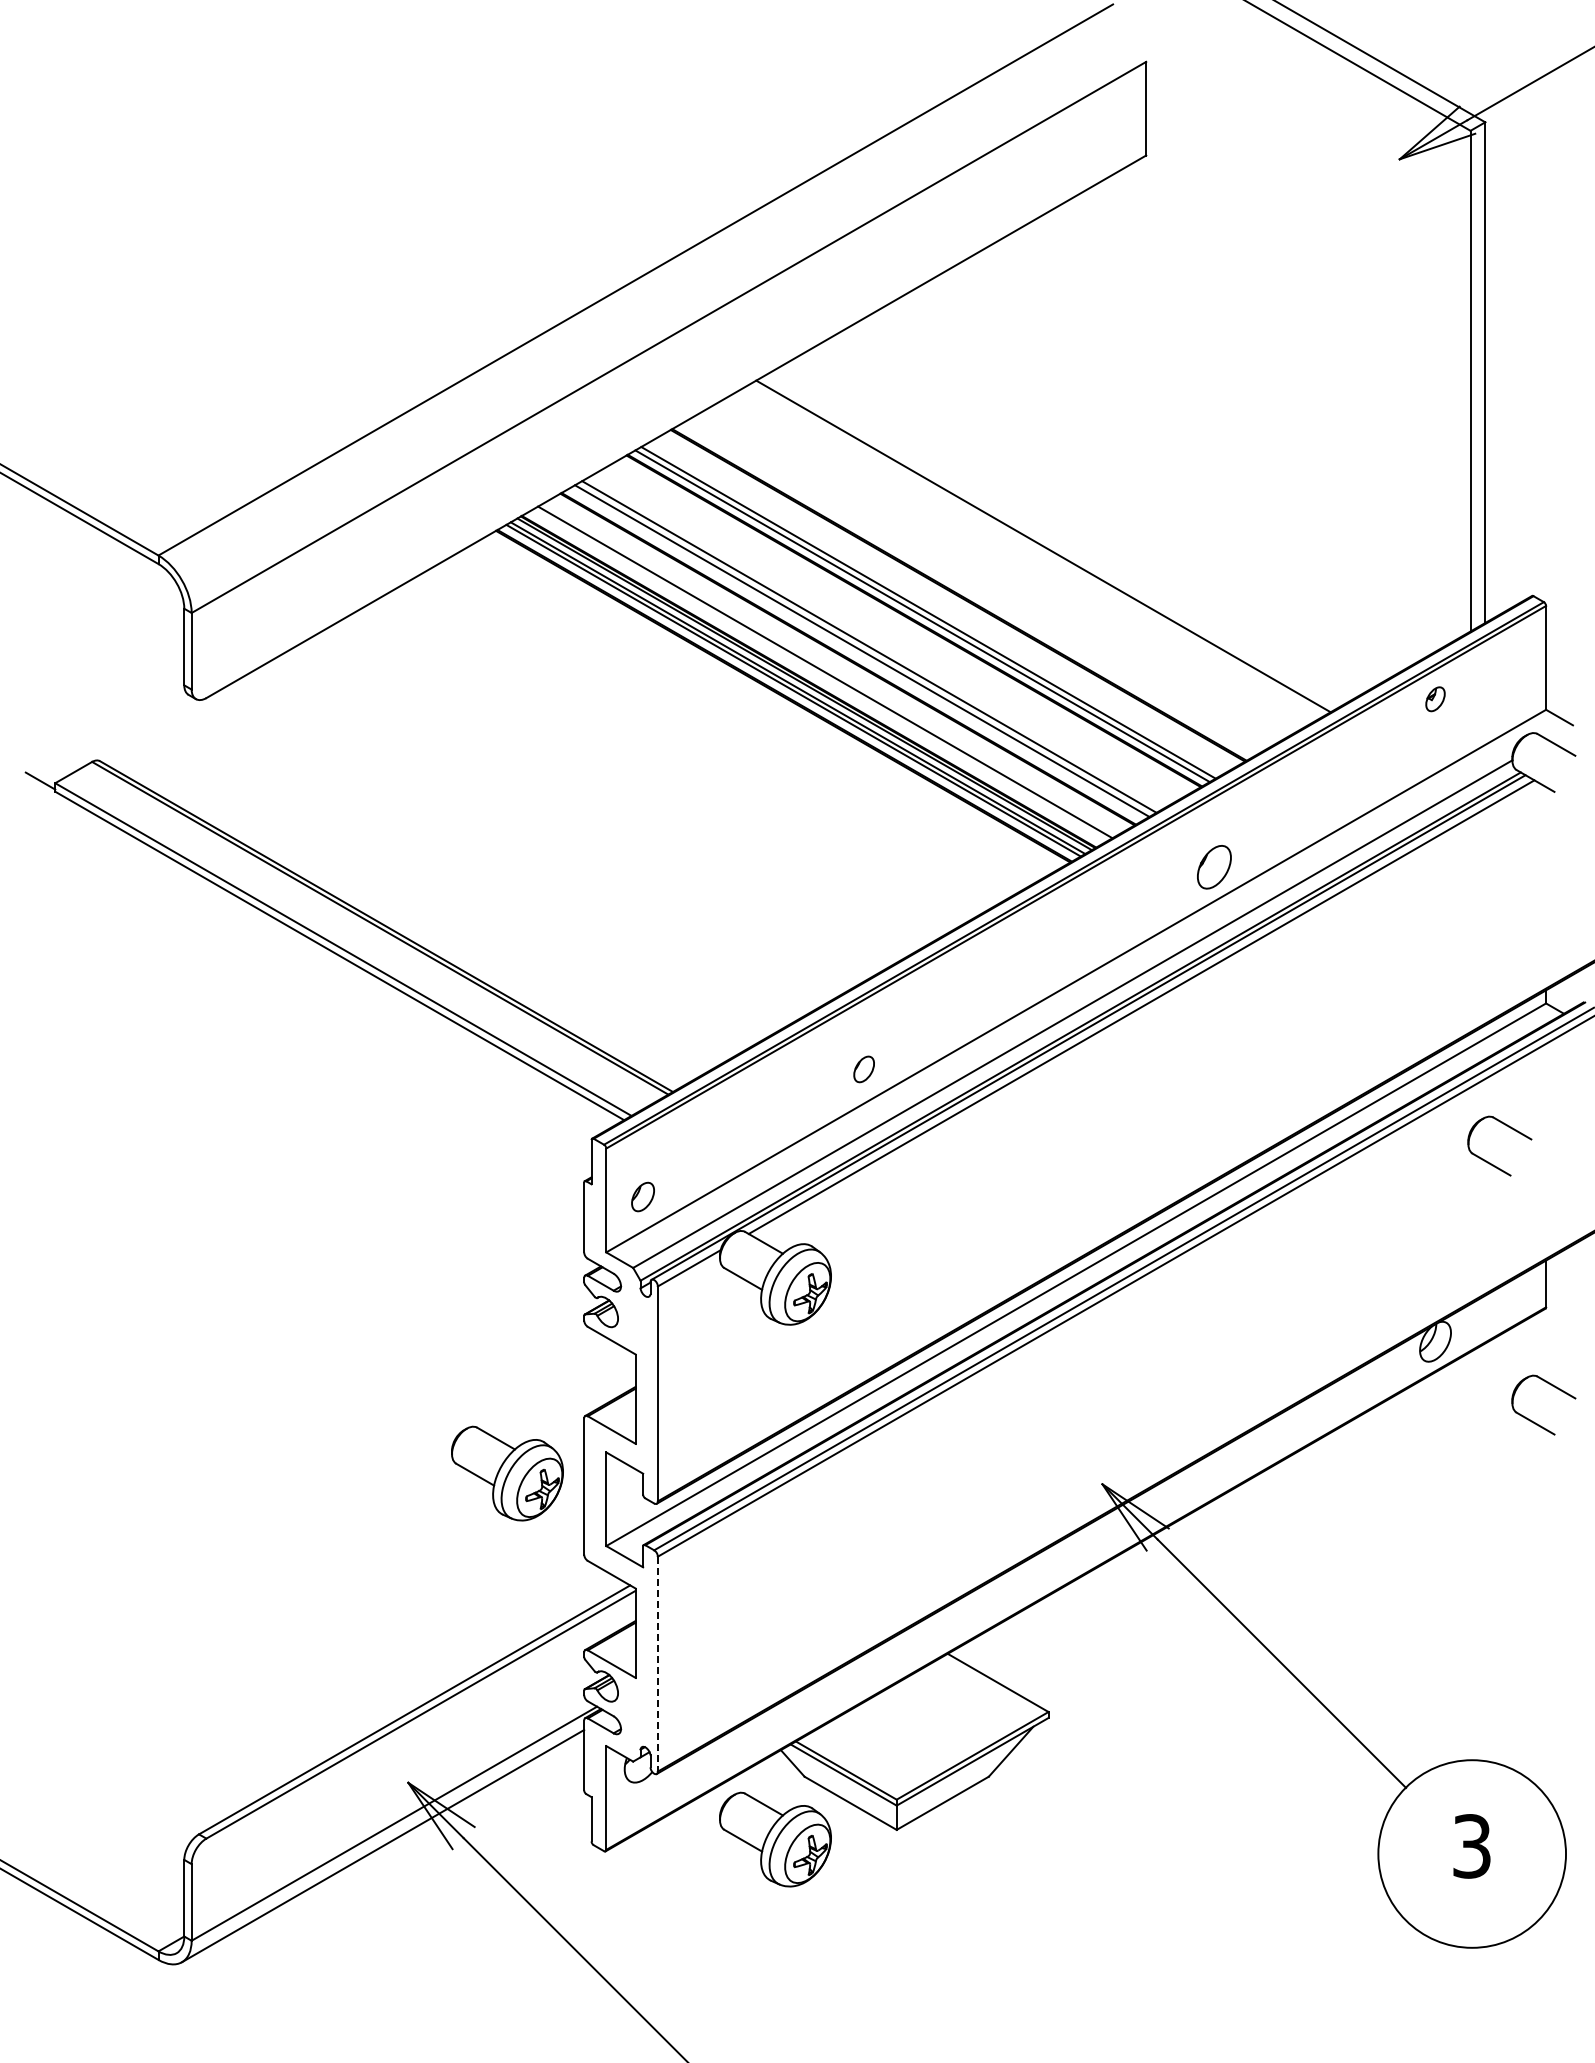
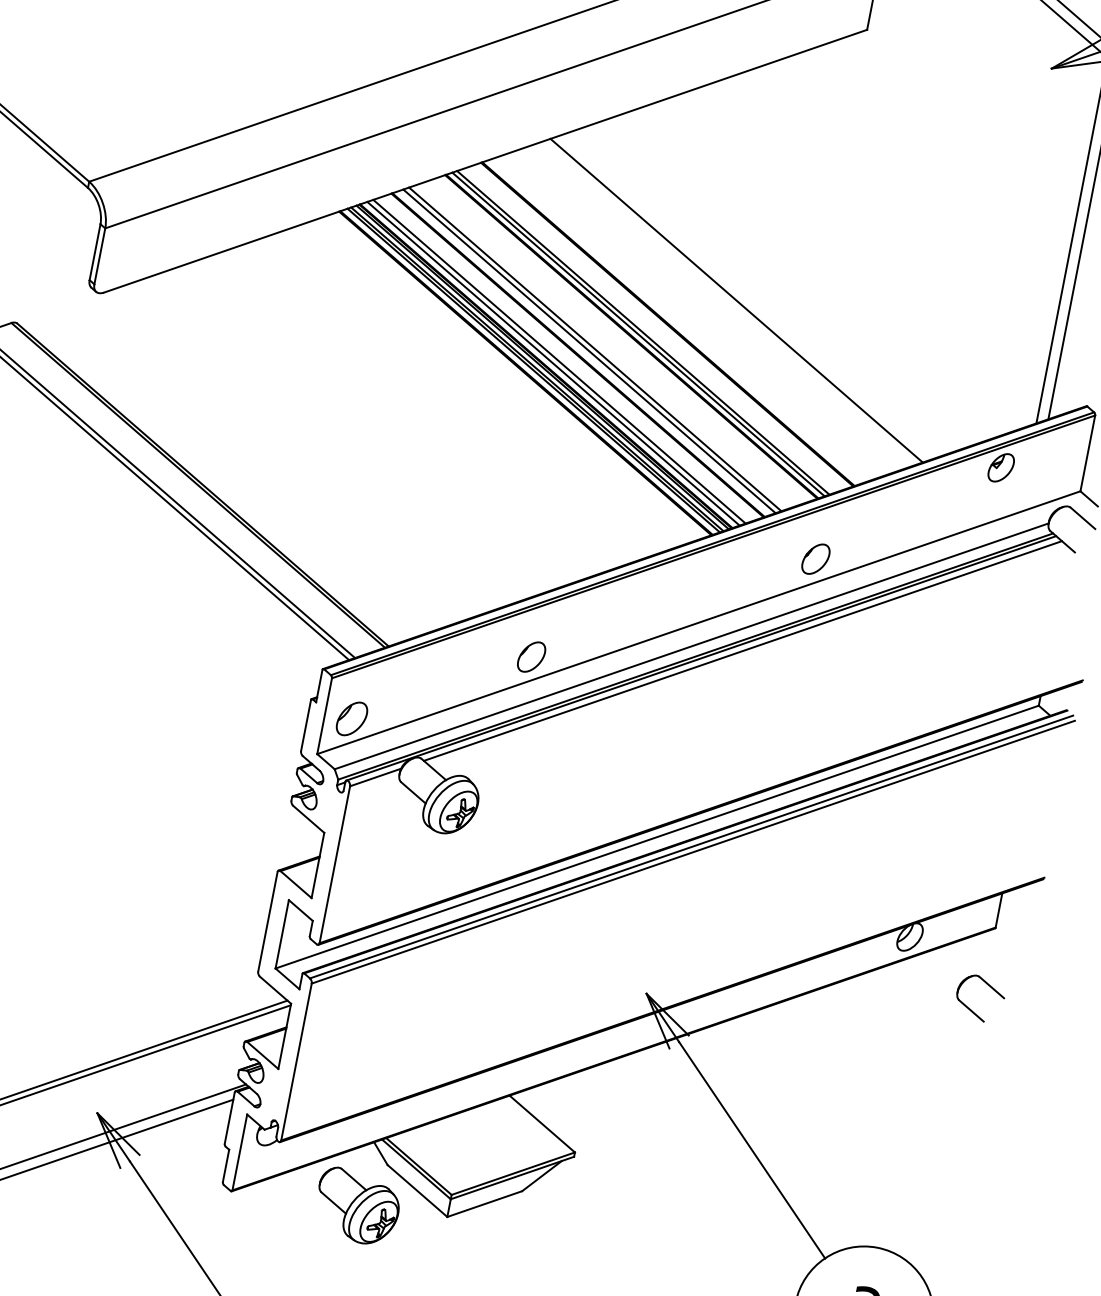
line: (817, 676) -> (553, 363), added
part: (1435, 699) -> (1001, 468), size x1.67
part: (863, 1069) -> (531, 657), size x1.67
part: (1490, 1162) -> (975, 813), removed
part: (642, 1196) -> (351, 718), size x1.67
part: (507, 1473) -> (213, 901), removed
line: (657, 1664) -> (296, 1062), dashed -> solid

